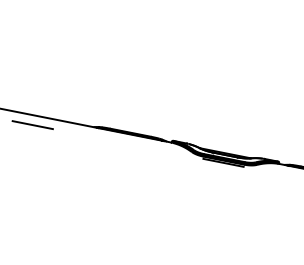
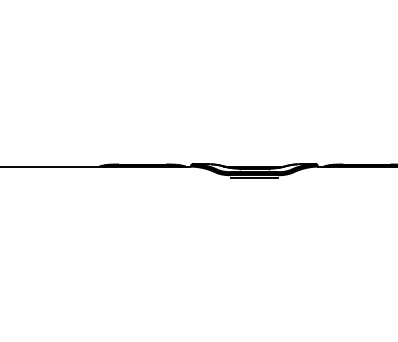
line: (32, 124) -> (29, 177), removed

